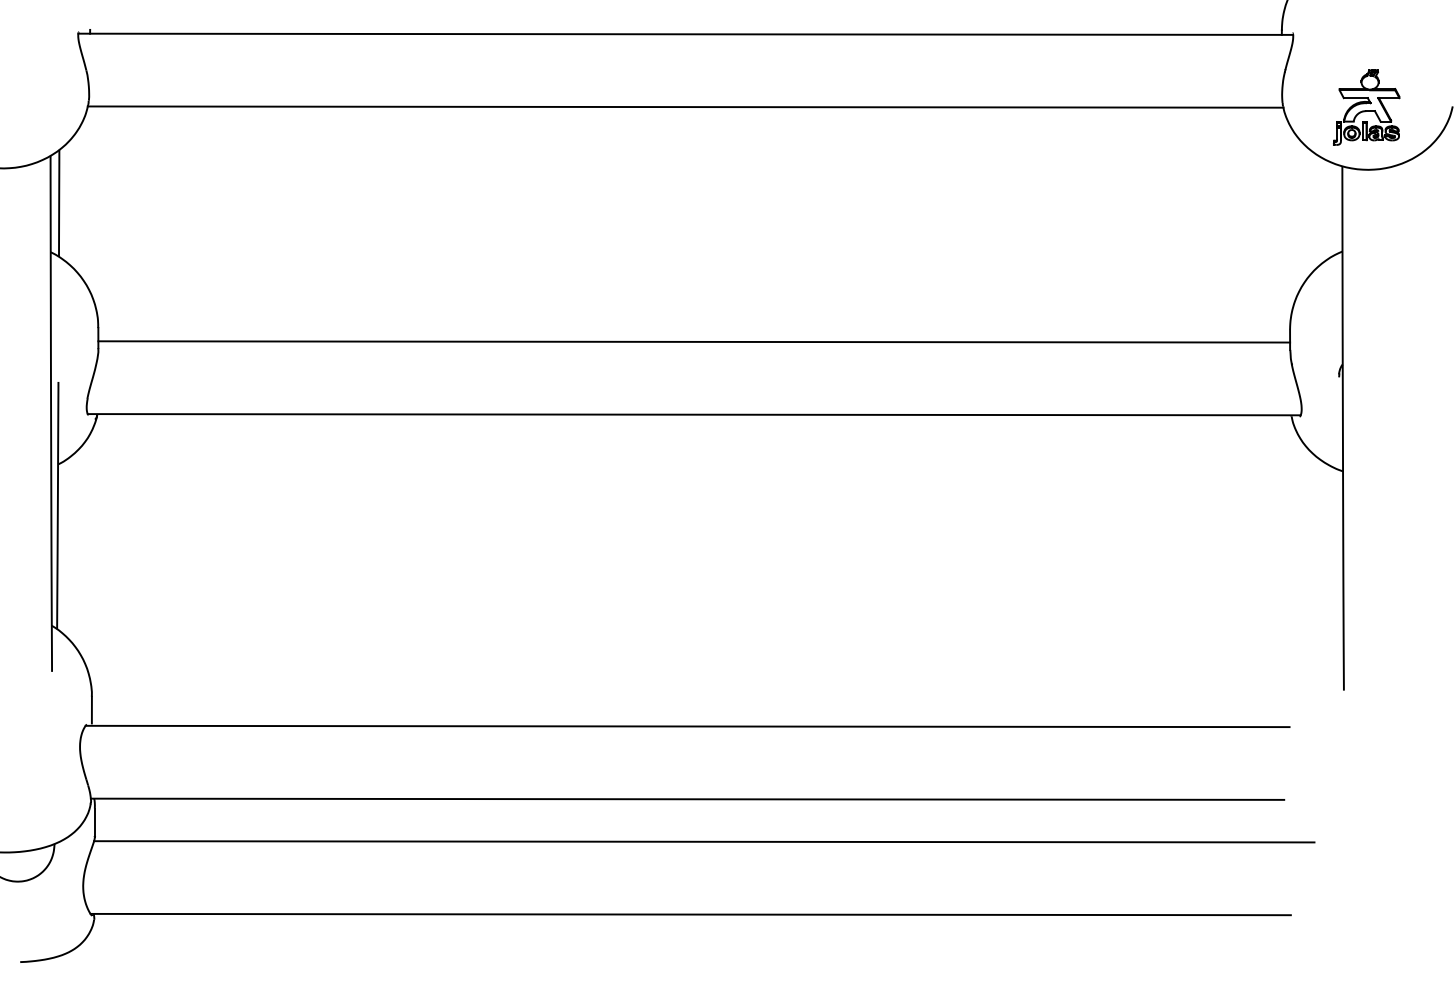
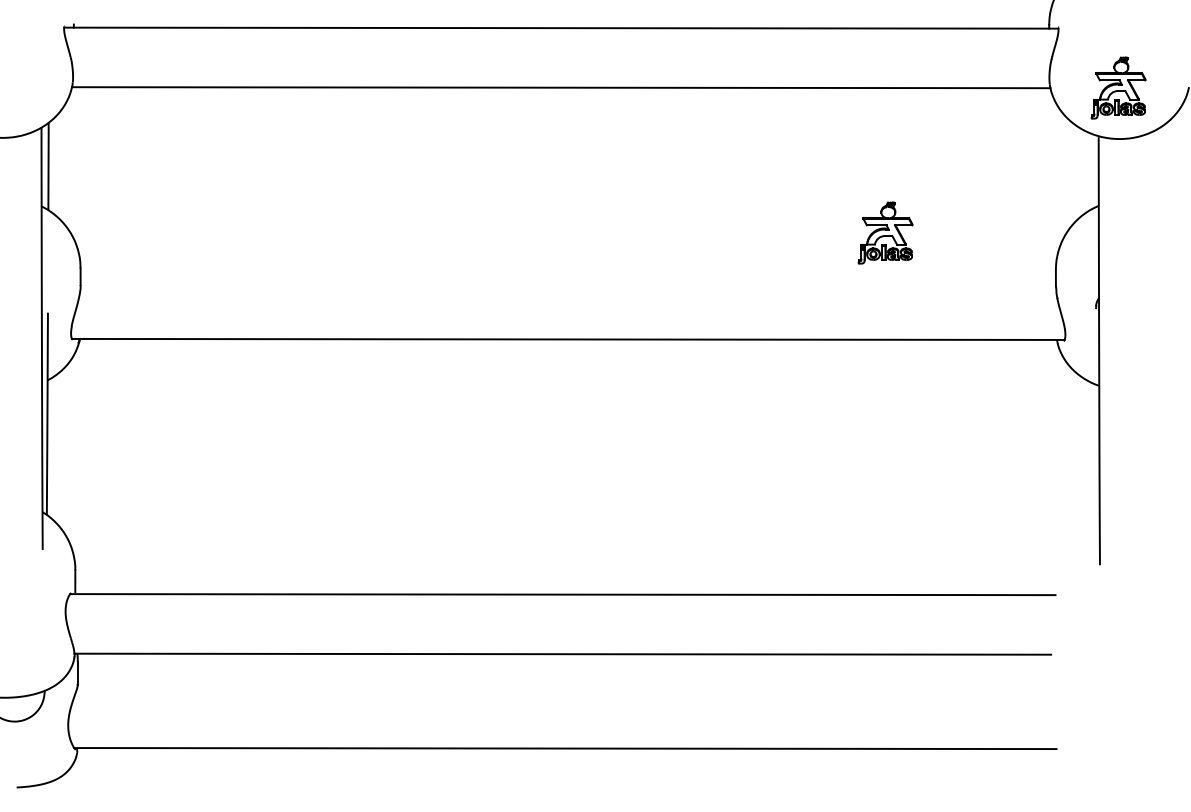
part: (1081, 284) -> (885, 232), added
line: (693, 341) -> (567, 279), removed
line: (704, 841) -> (576, 688), removed

